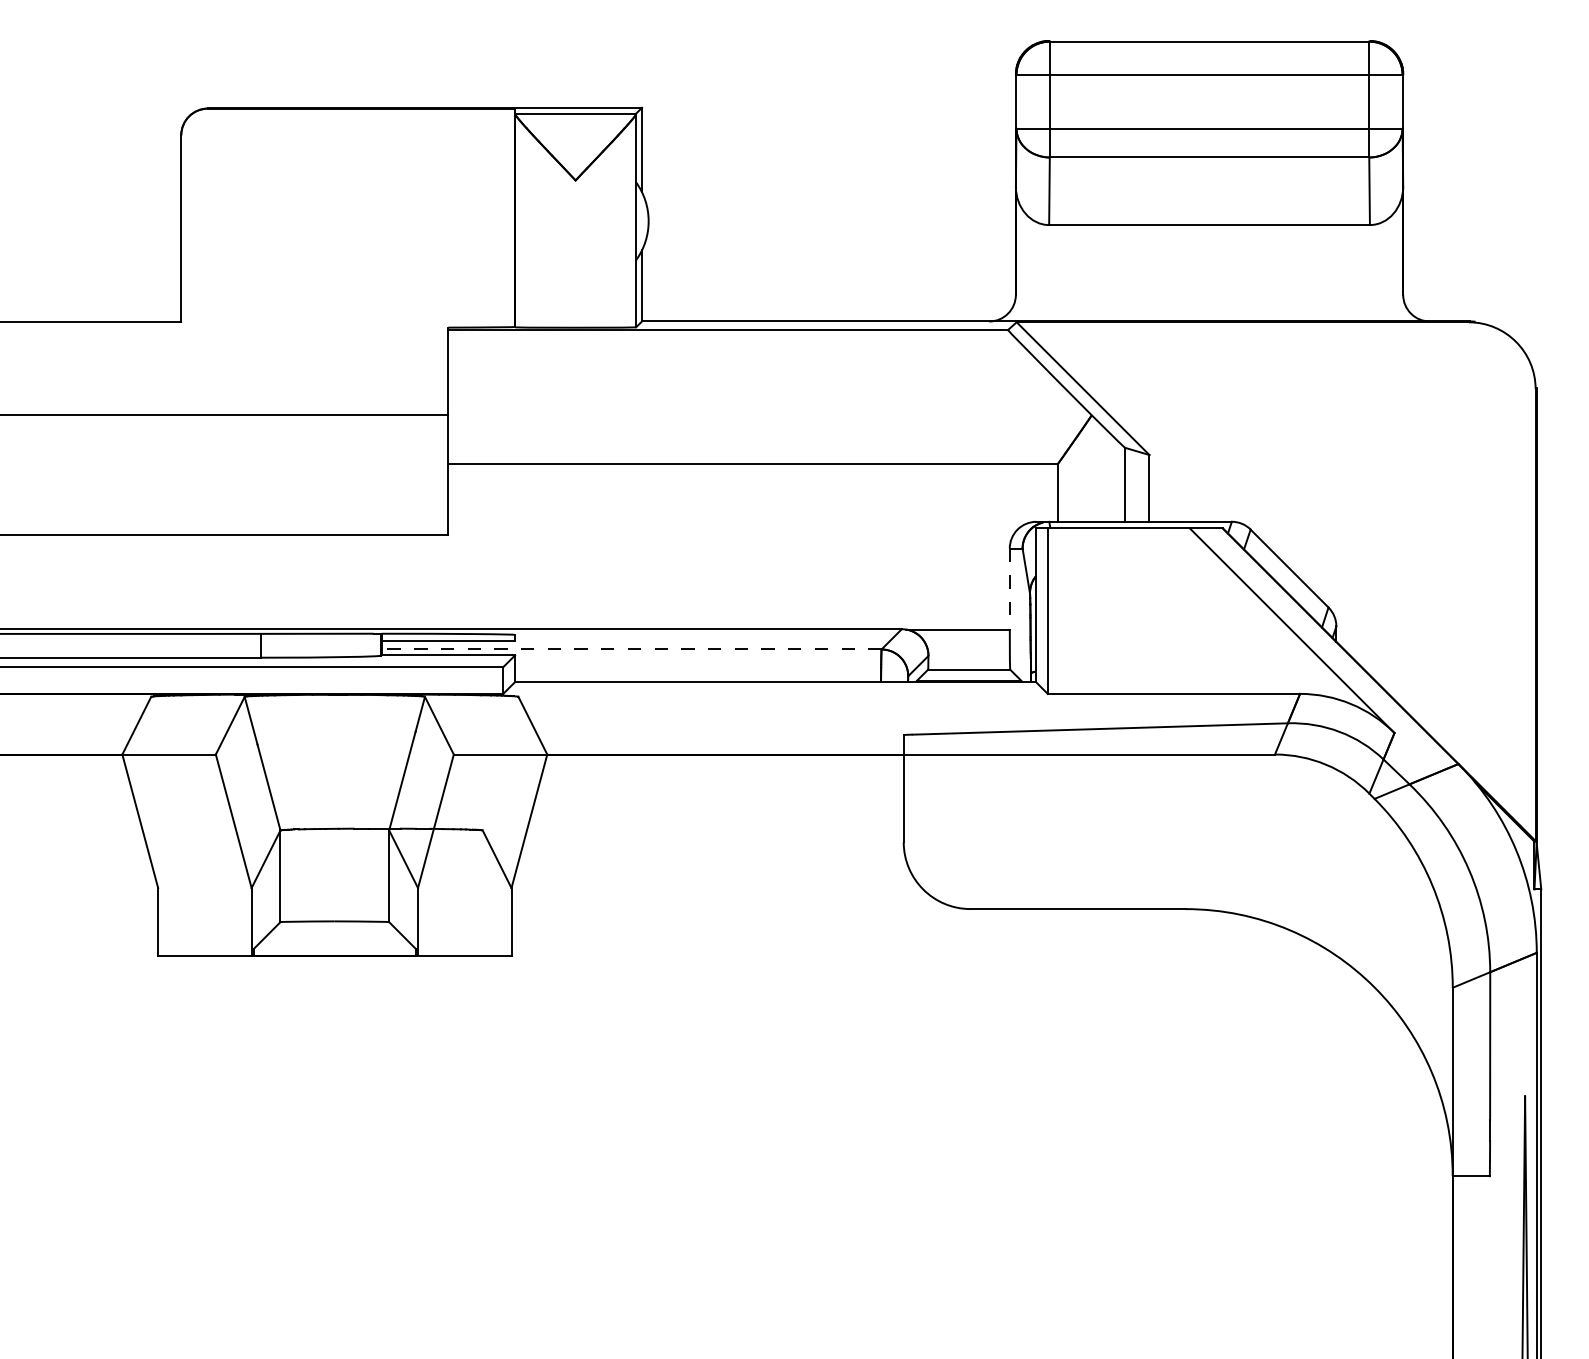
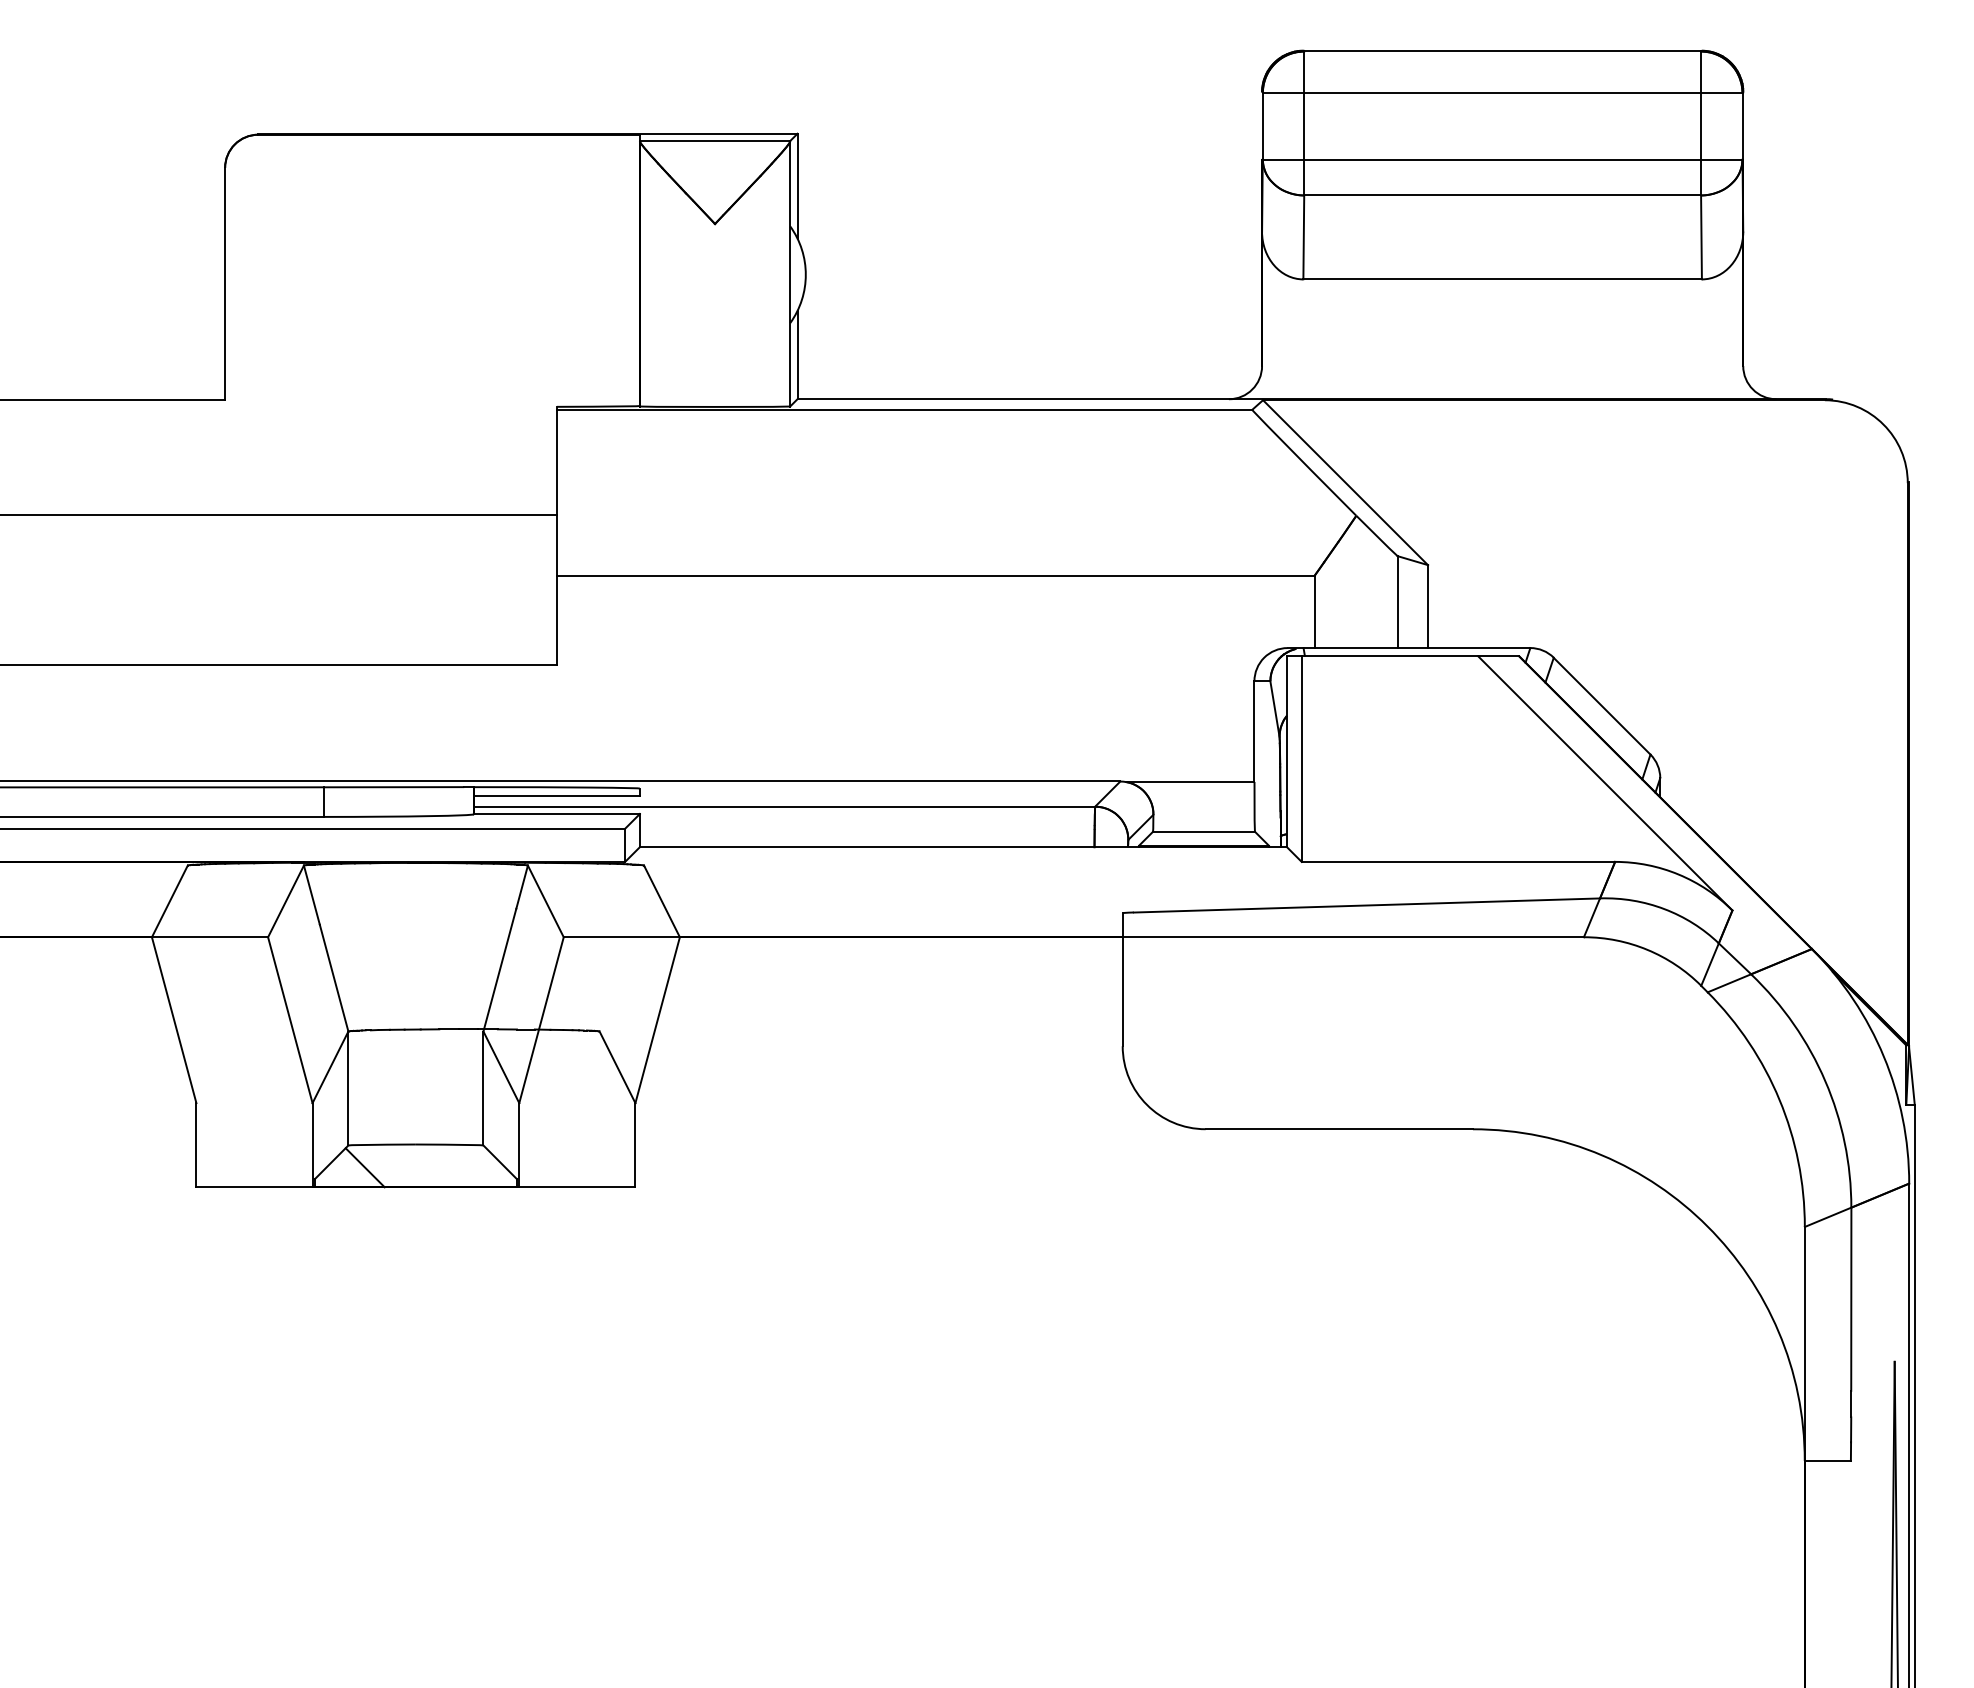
line: (1009, 589) -> (1254, 732), dashed -> solid
line: (631, 649) -> (784, 806), dashed -> solid
line: (293, 939) -> (364, 1167), added

